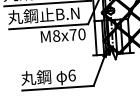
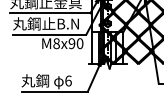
text: (72, 34) -> (71, 43), M8x70 -> M8x90

